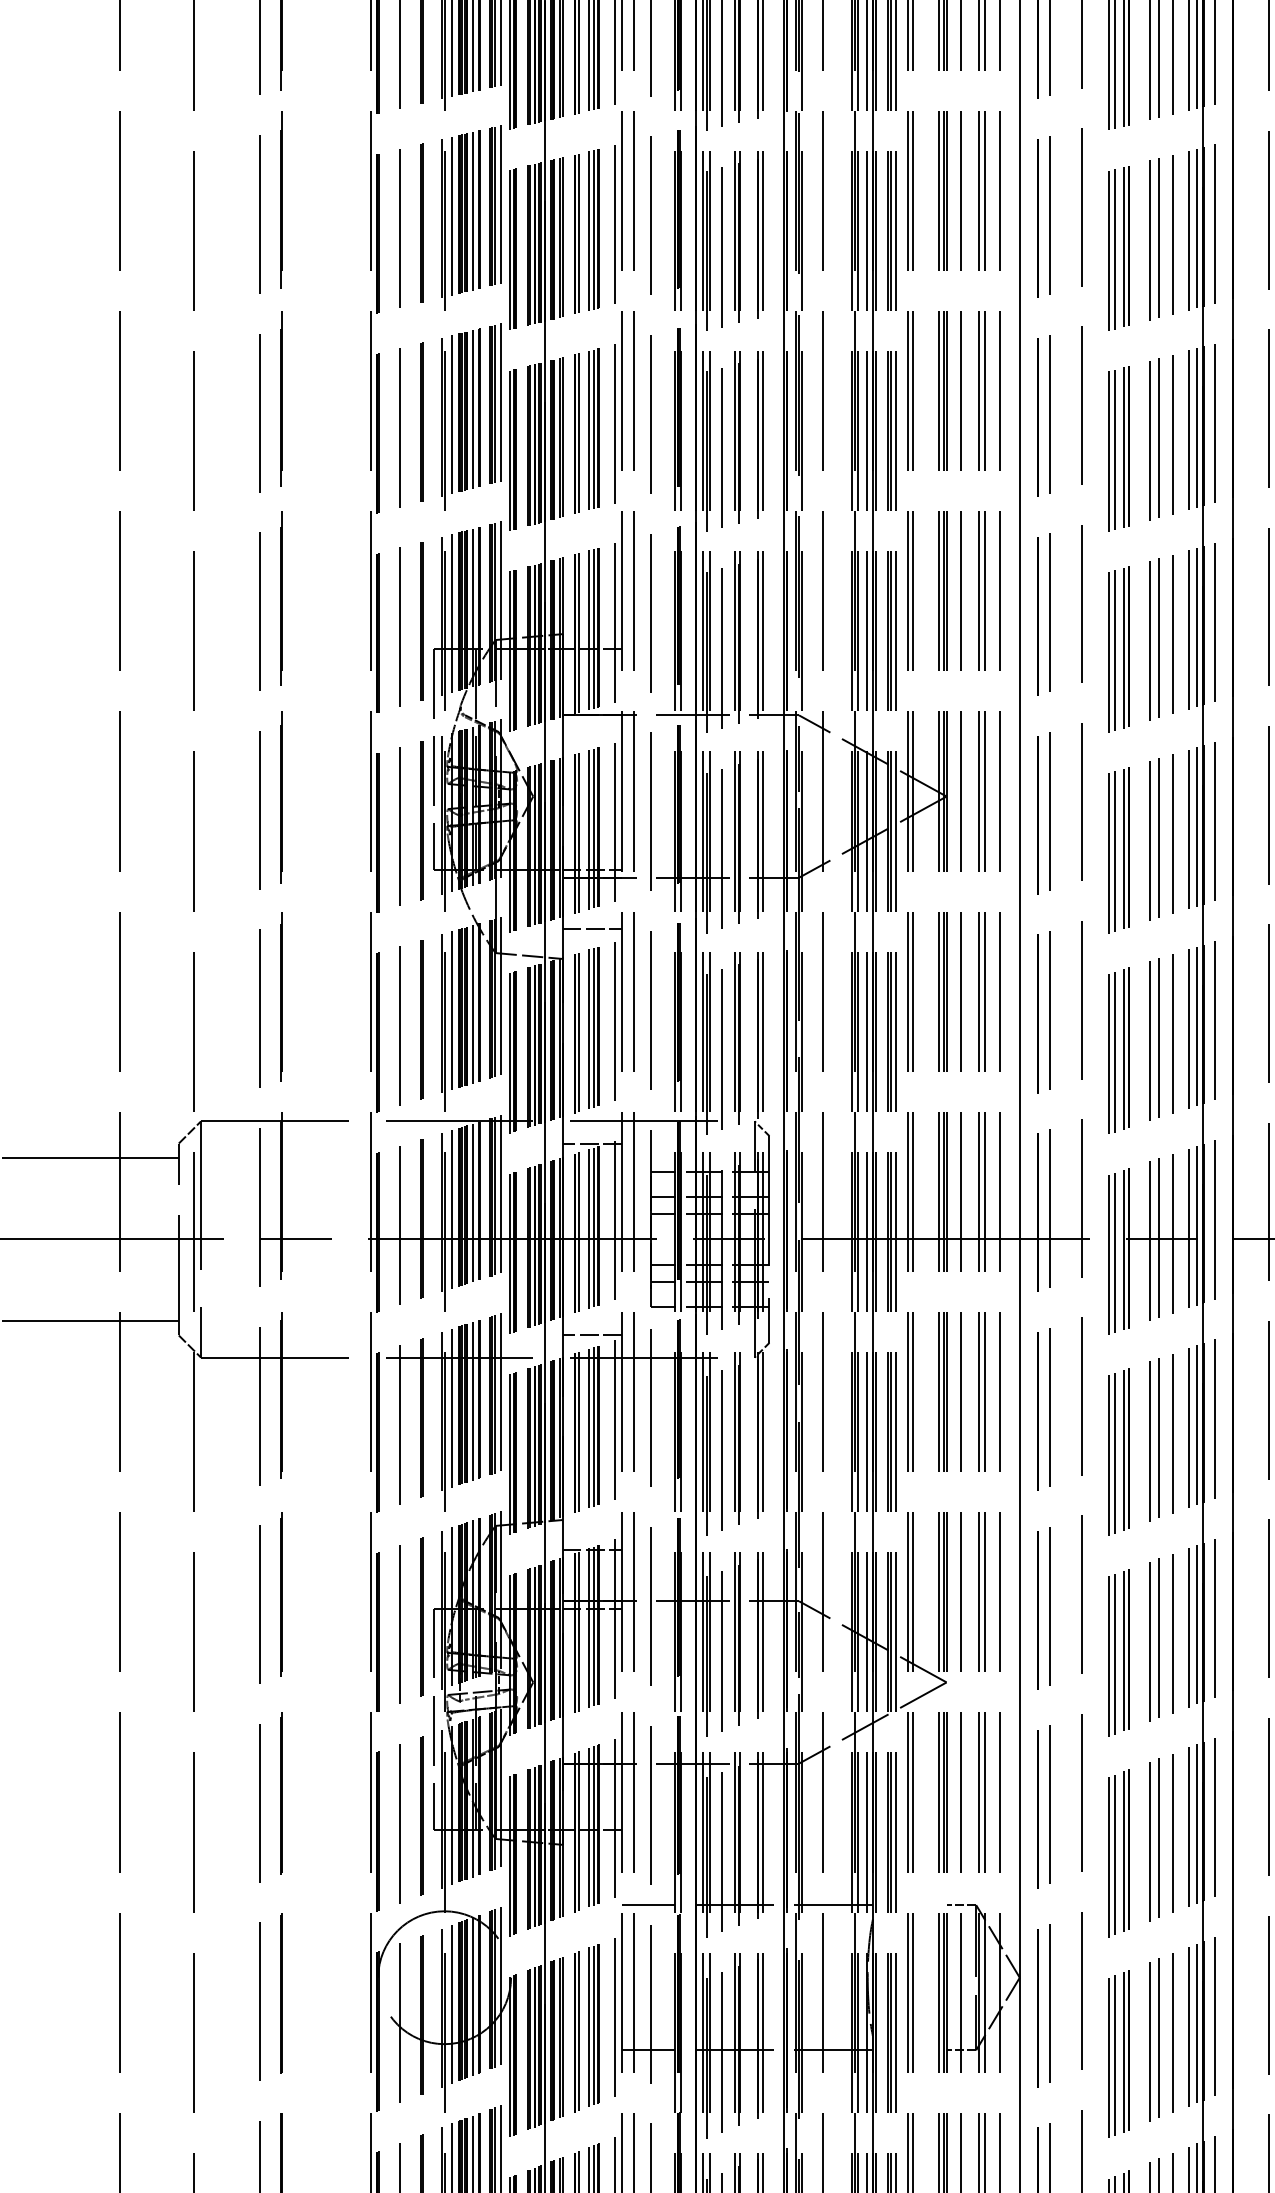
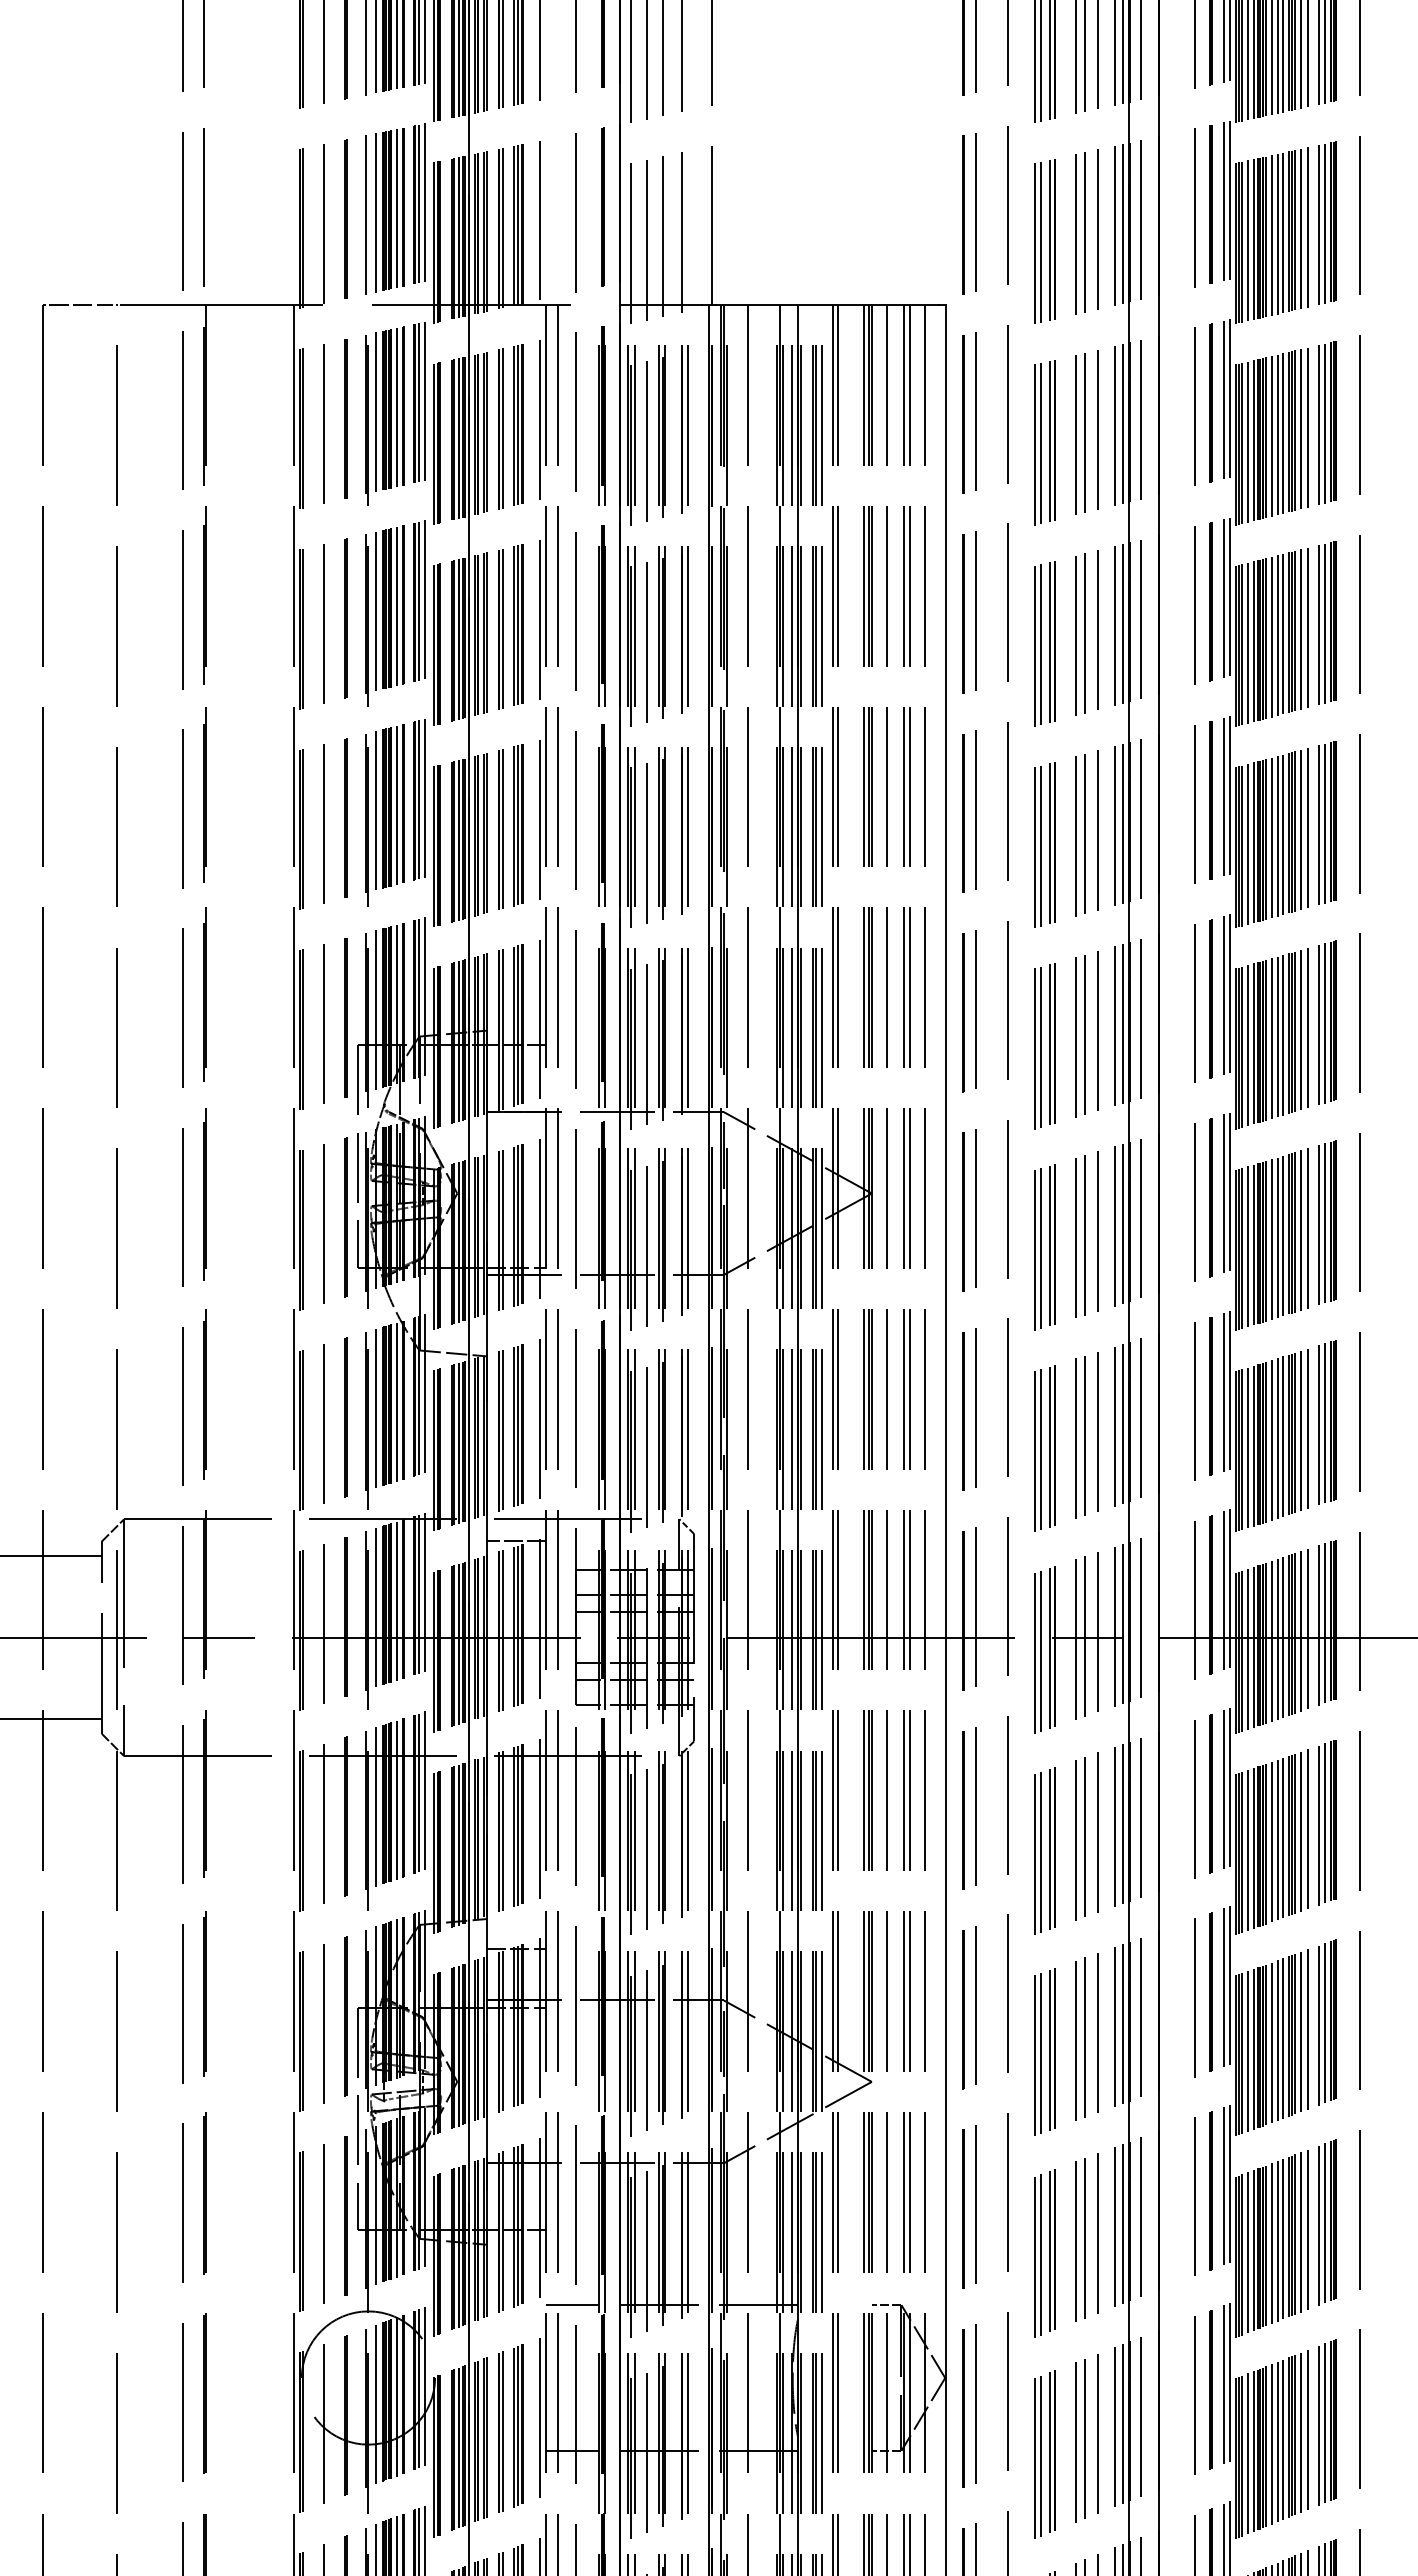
line: (592, 929) -> (516, 1326), removed
line: (592, 1335) -> (516, 1733), removed

